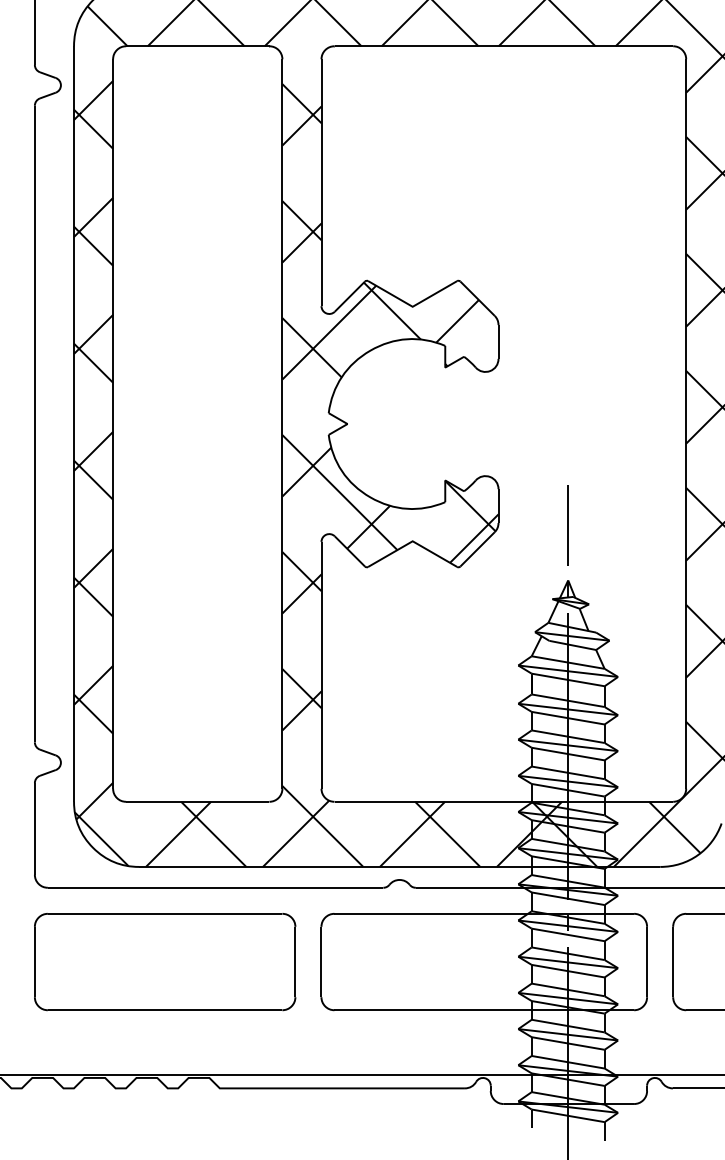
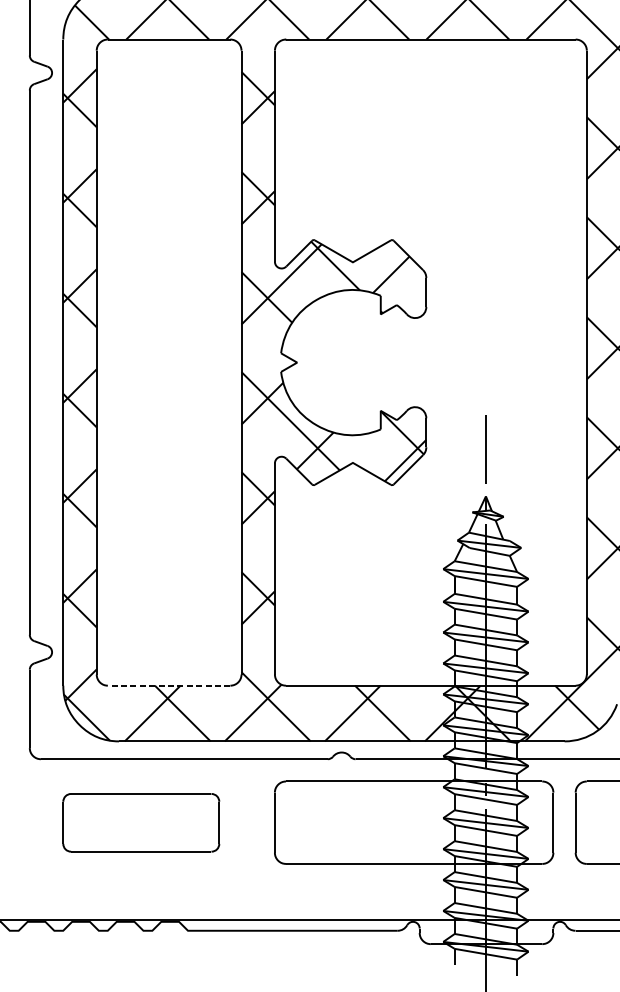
line: (197, 801) -> (168, 685), solid -> dashed
part: (165, 962) -> (141, 823), size x0.7

